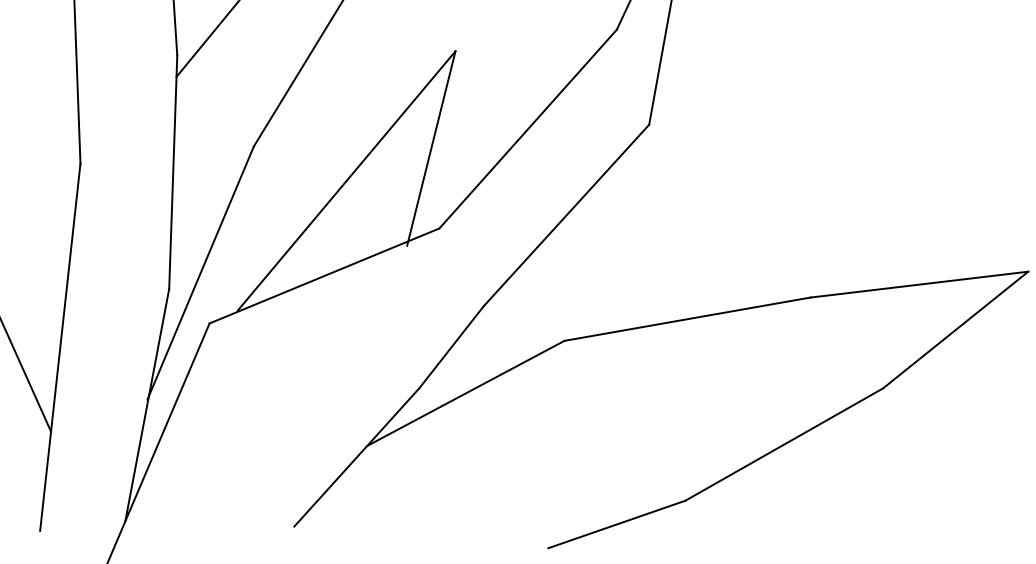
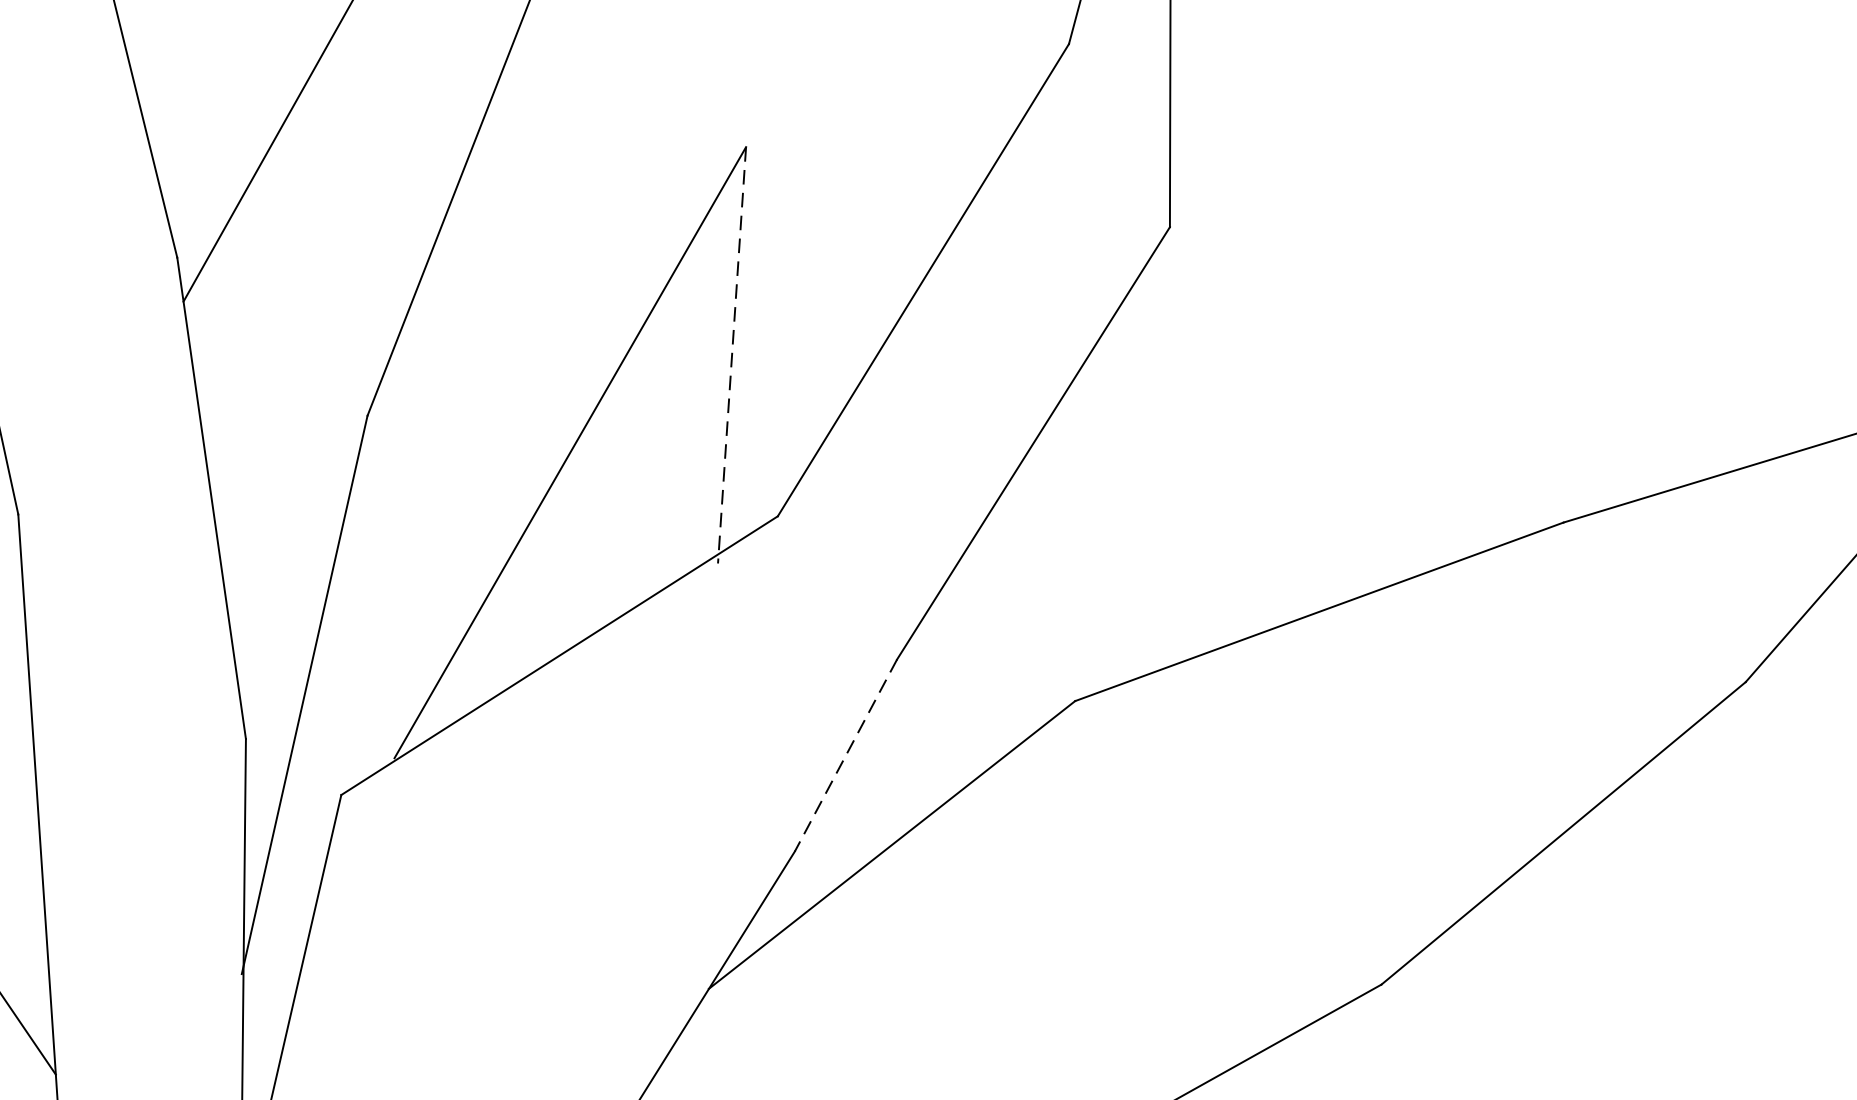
line: (431, 148) -> (732, 355), solid -> dashed
line: (451, 347) -> (846, 755), solid -> dashed

